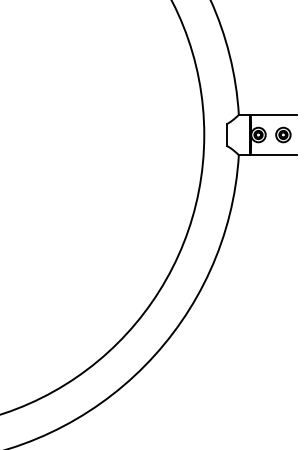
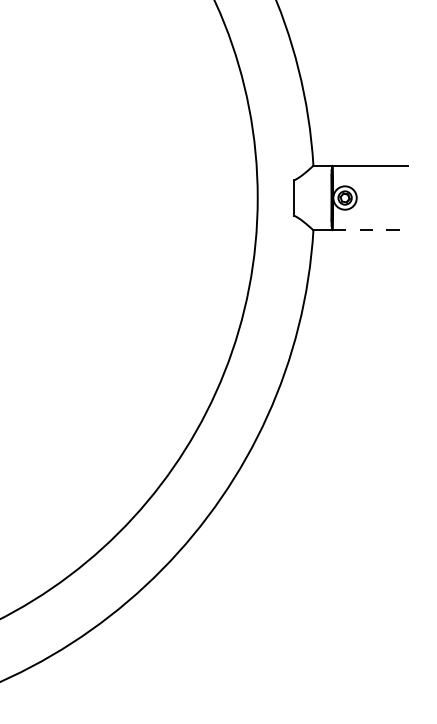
part: (283, 134) -> (385, 197), removed
line: (274, 155) -> (370, 231), solid -> dashed

